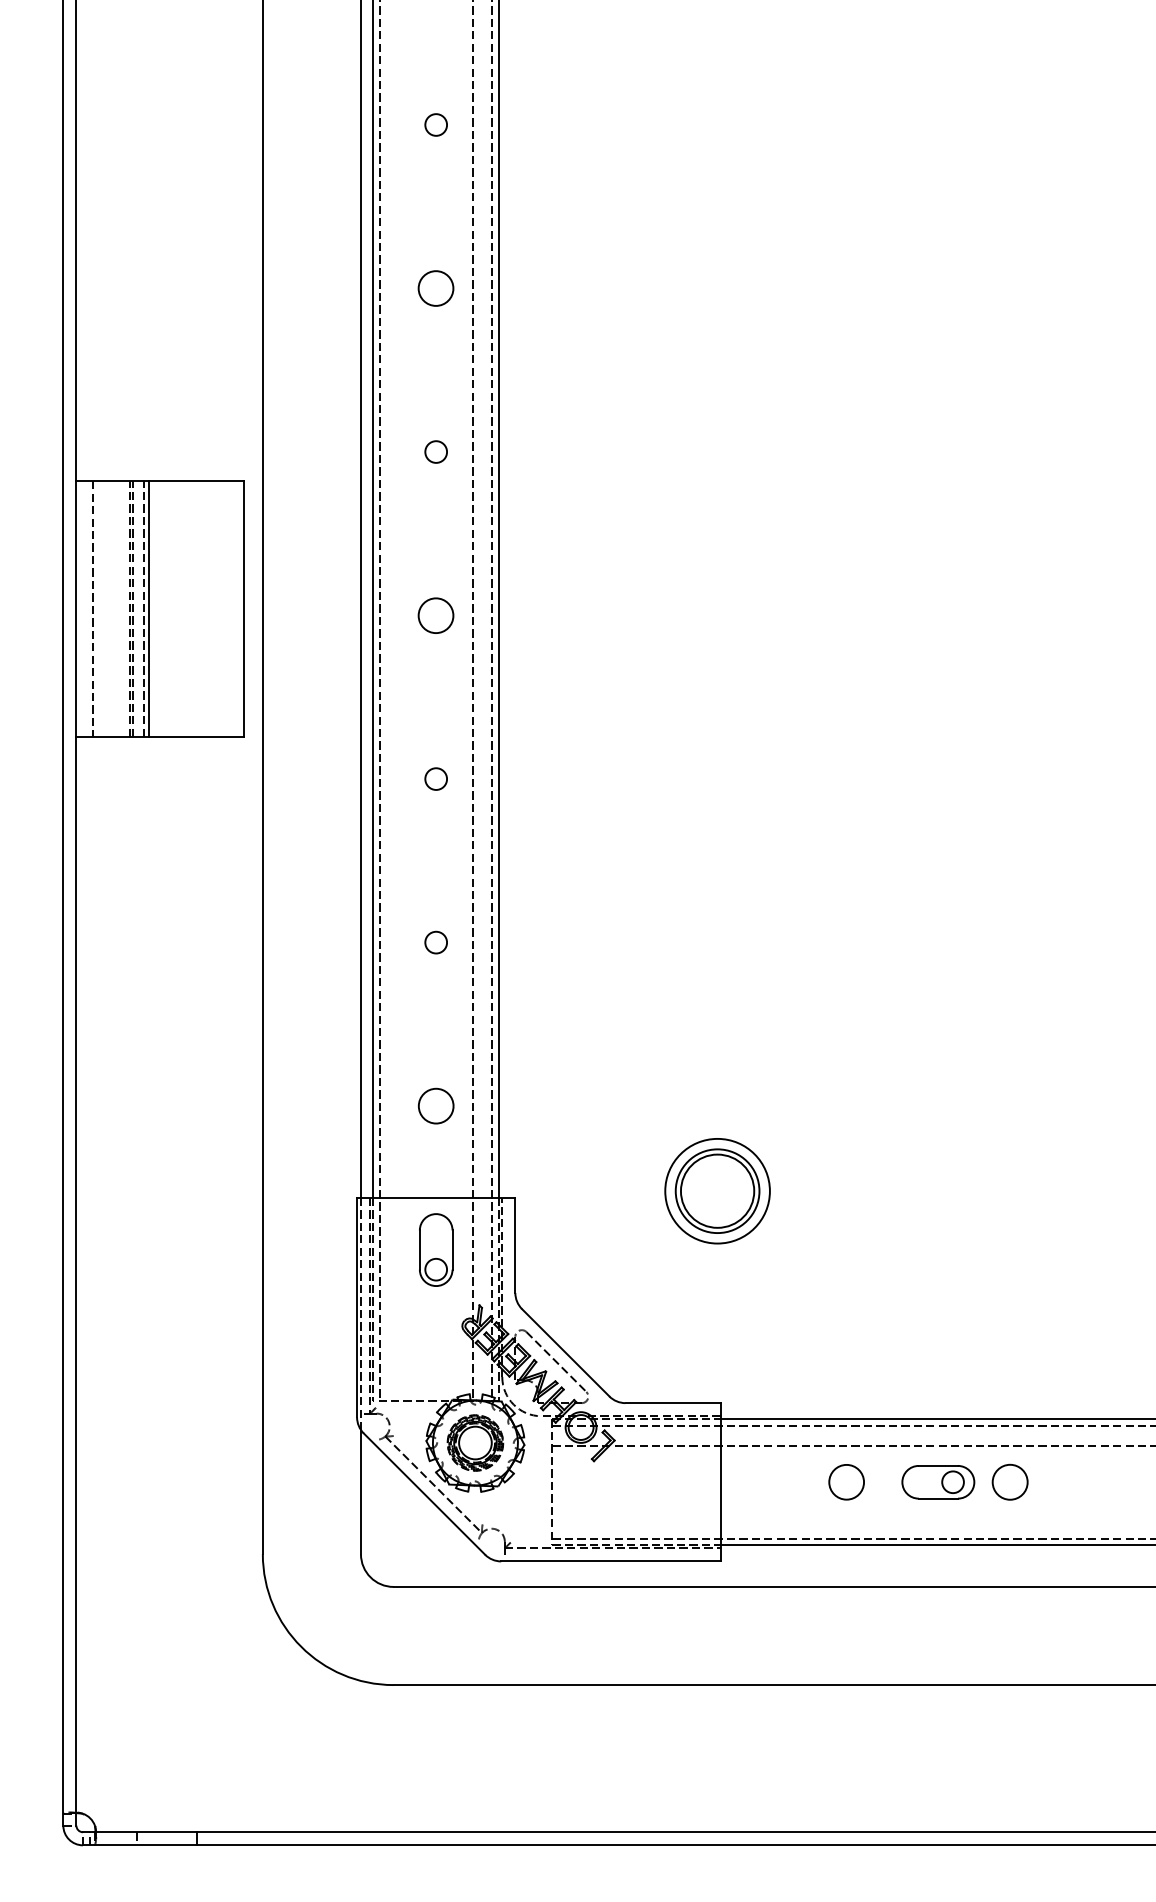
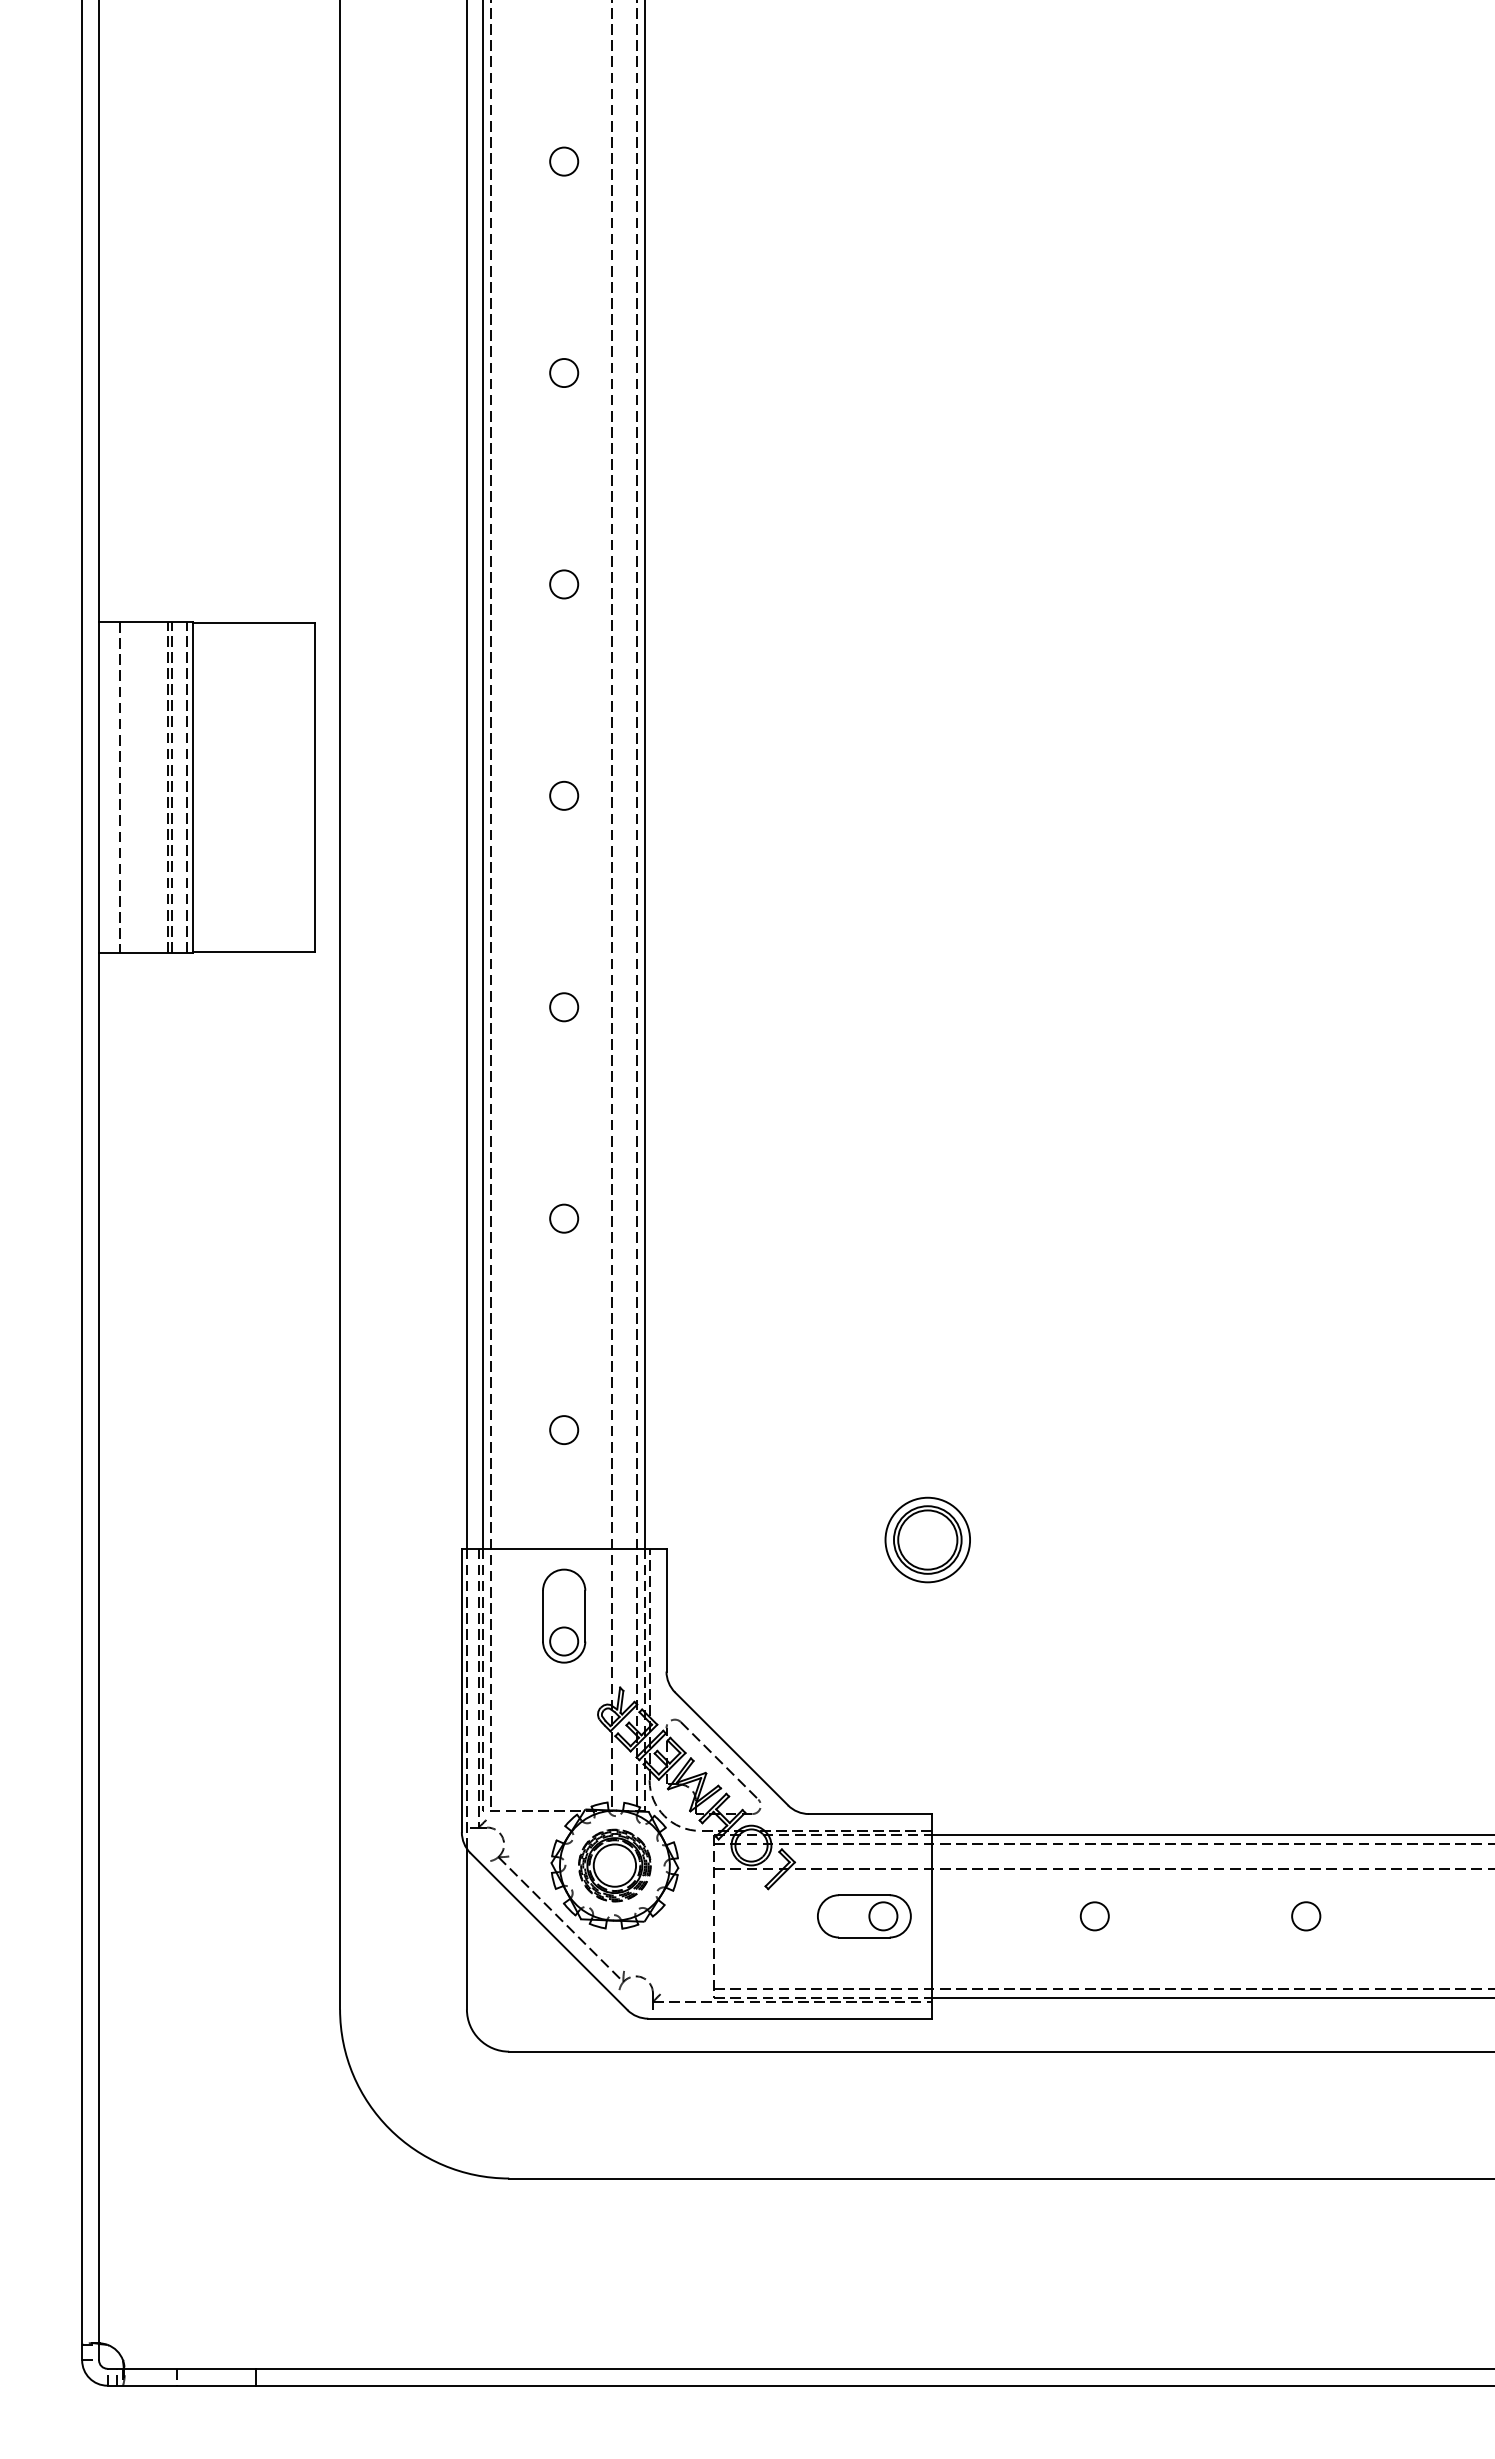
circle: (436, 288) -> (564, 372), size x0.62
circle: (436, 615) -> (564, 795), size x0.62
circle: (436, 1106) -> (564, 1430), size x0.62
part: (717, 1190) -> (927, 1539), size x0.62
circle: (846, 1482) -> (1094, 1916), size x0.62
part: (938, 1482) -> (864, 1916), moved
circle: (1010, 1482) -> (1306, 1916), size x0.62

